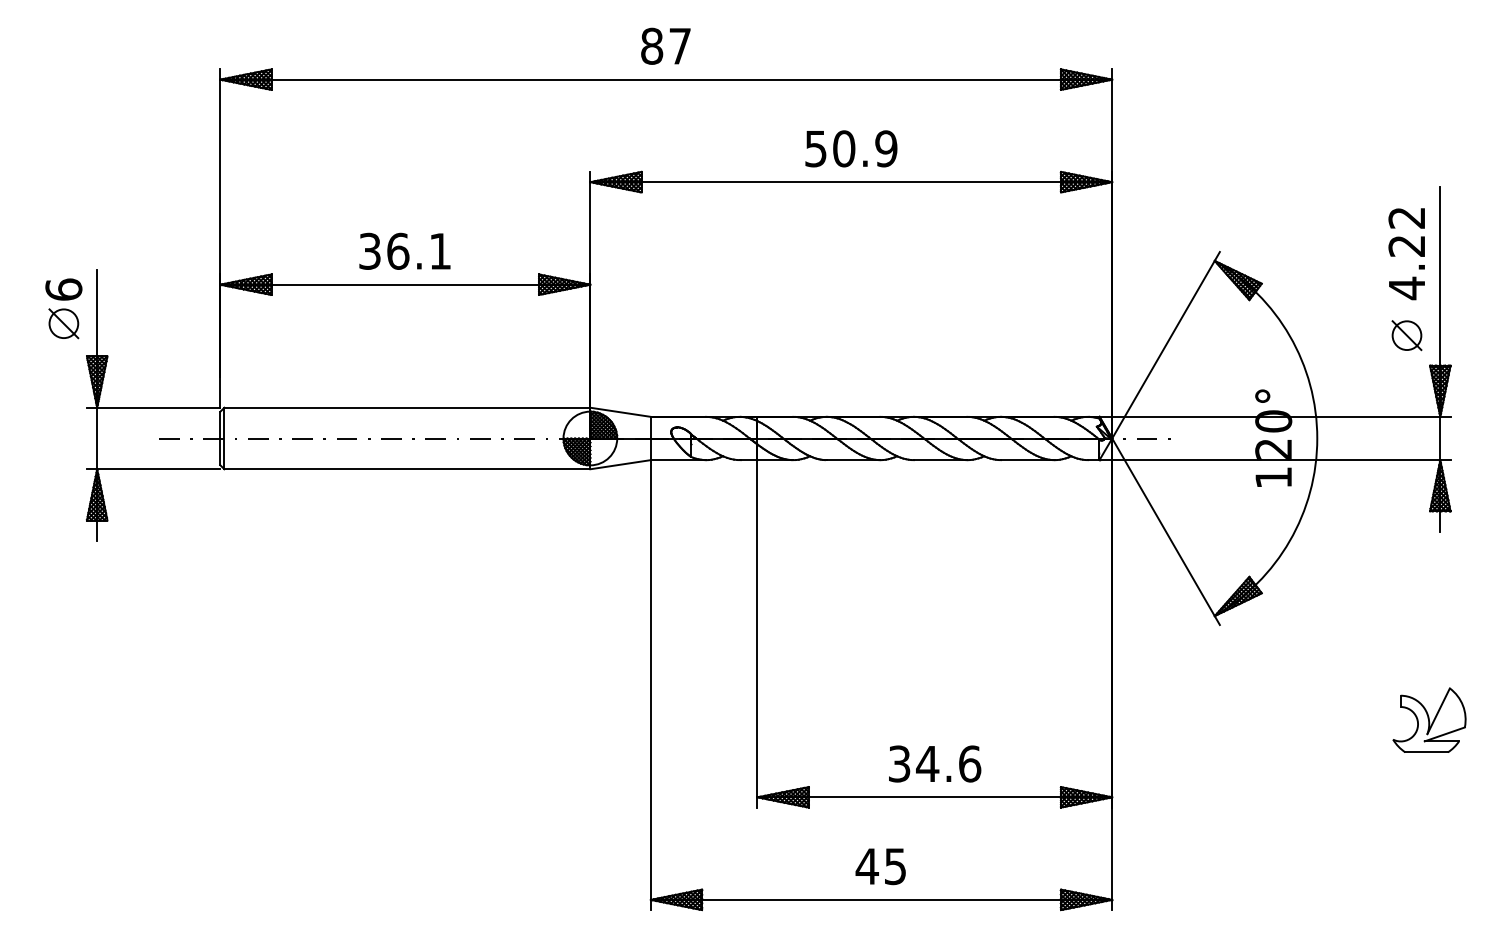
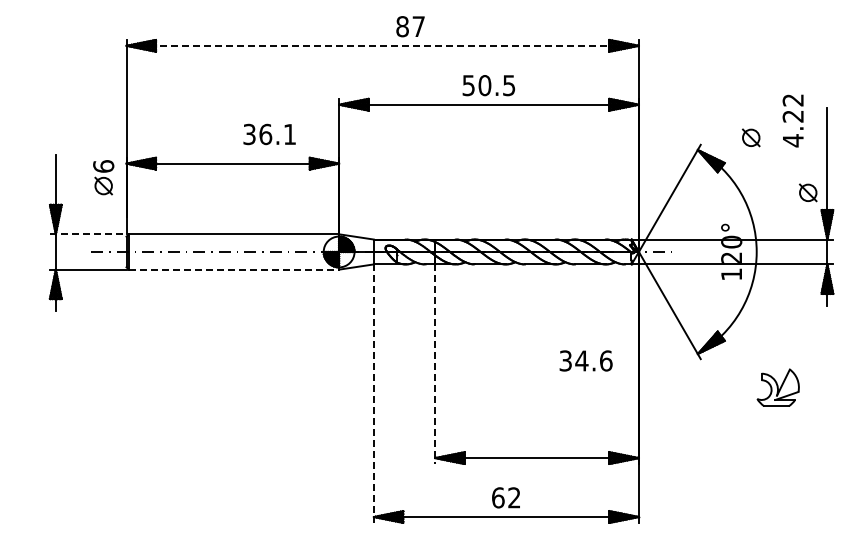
text: (665, 45) -> (410, 26), moved
line: (667, 79) -> (383, 45), solid -> dashed
text: (885, 148) -> (508, 85), 50.9 -> 50.5
part: (1308, 239) -> (751, 137), added
text: (404, 251) -> (269, 134), moved
text: (1405, 253) -> (792, 120), moved
part: (63, 308) -> (103, 177), moved
line: (154, 408) -> (88, 234), solid -> dashed
line: (408, 469) -> (234, 269), solid -> dashed
line: (758, 634) -> (435, 364), solid -> dashed
line: (650, 686) -> (373, 394), solid -> dashed
part: (1428, 719) -> (777, 387), moved
text: (933, 763) -> (585, 360), moved
text: (879, 865) -> (505, 497), 45 -> 62

